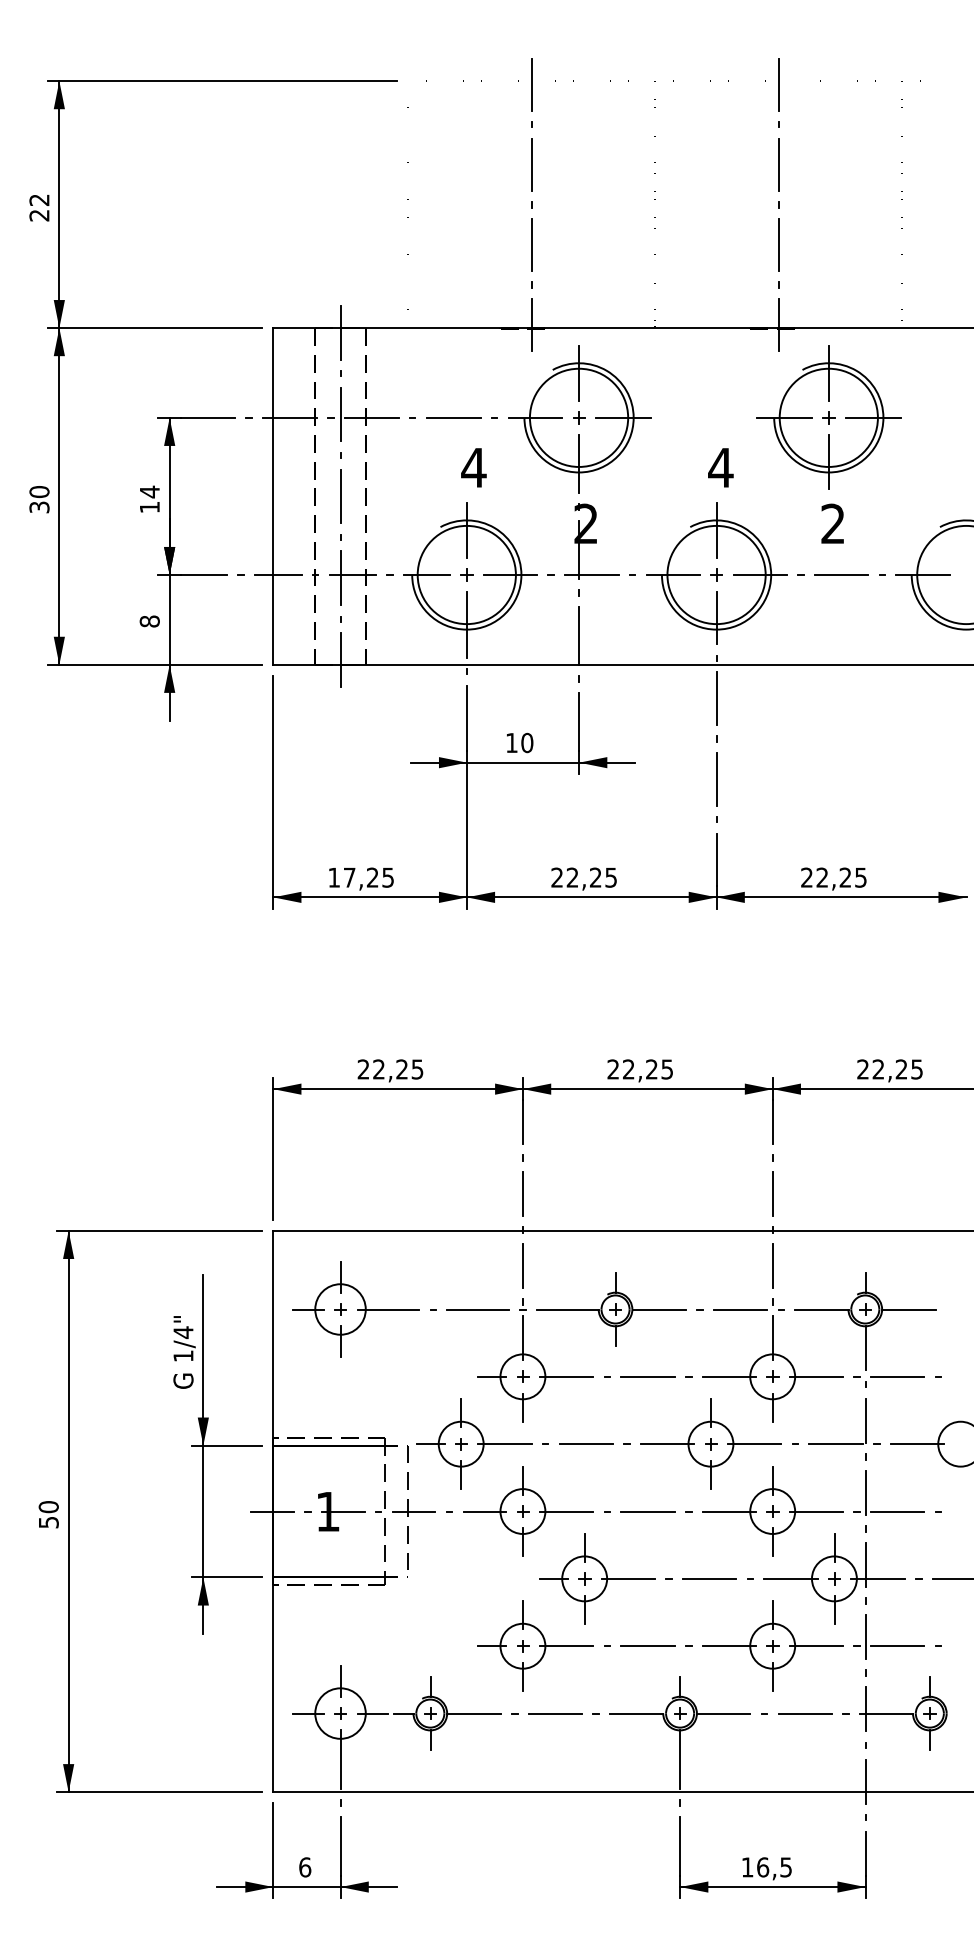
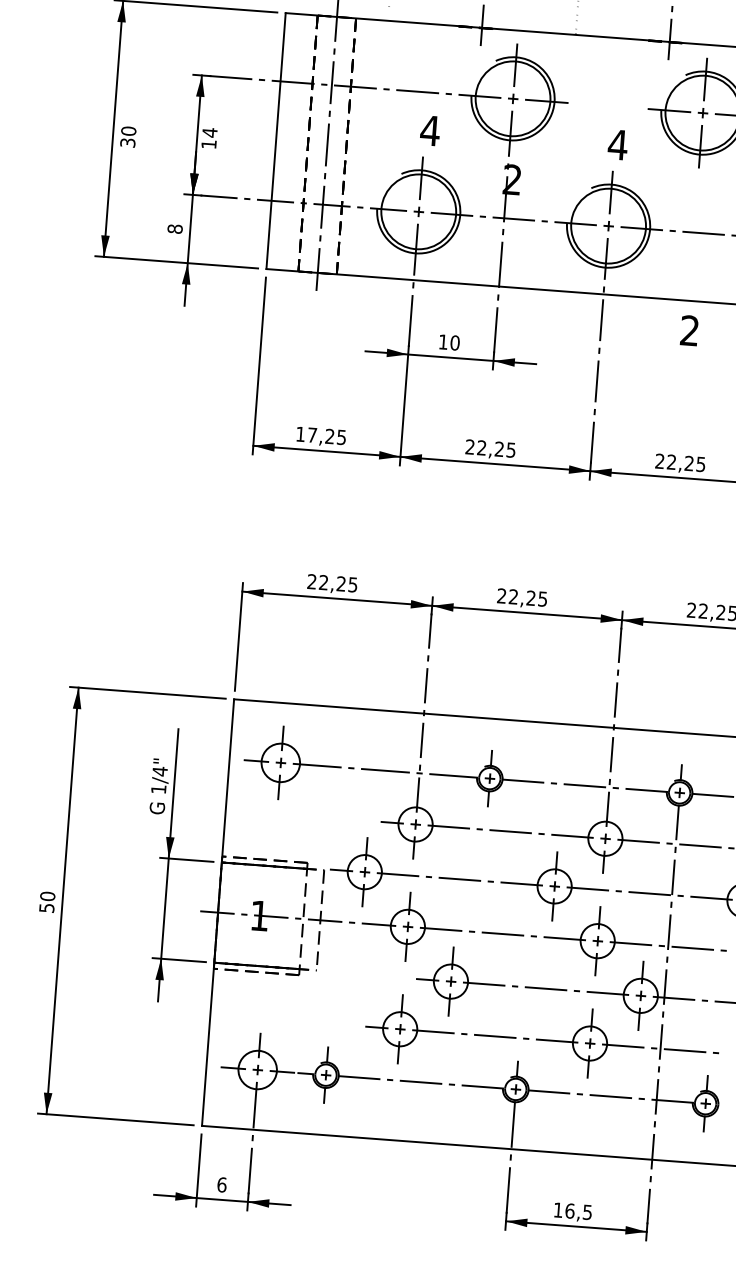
text: (149, 498) -> (209, 137), moved
text: (39, 499) -> (128, 136), moved
text: (832, 523) -> (689, 330), moved

